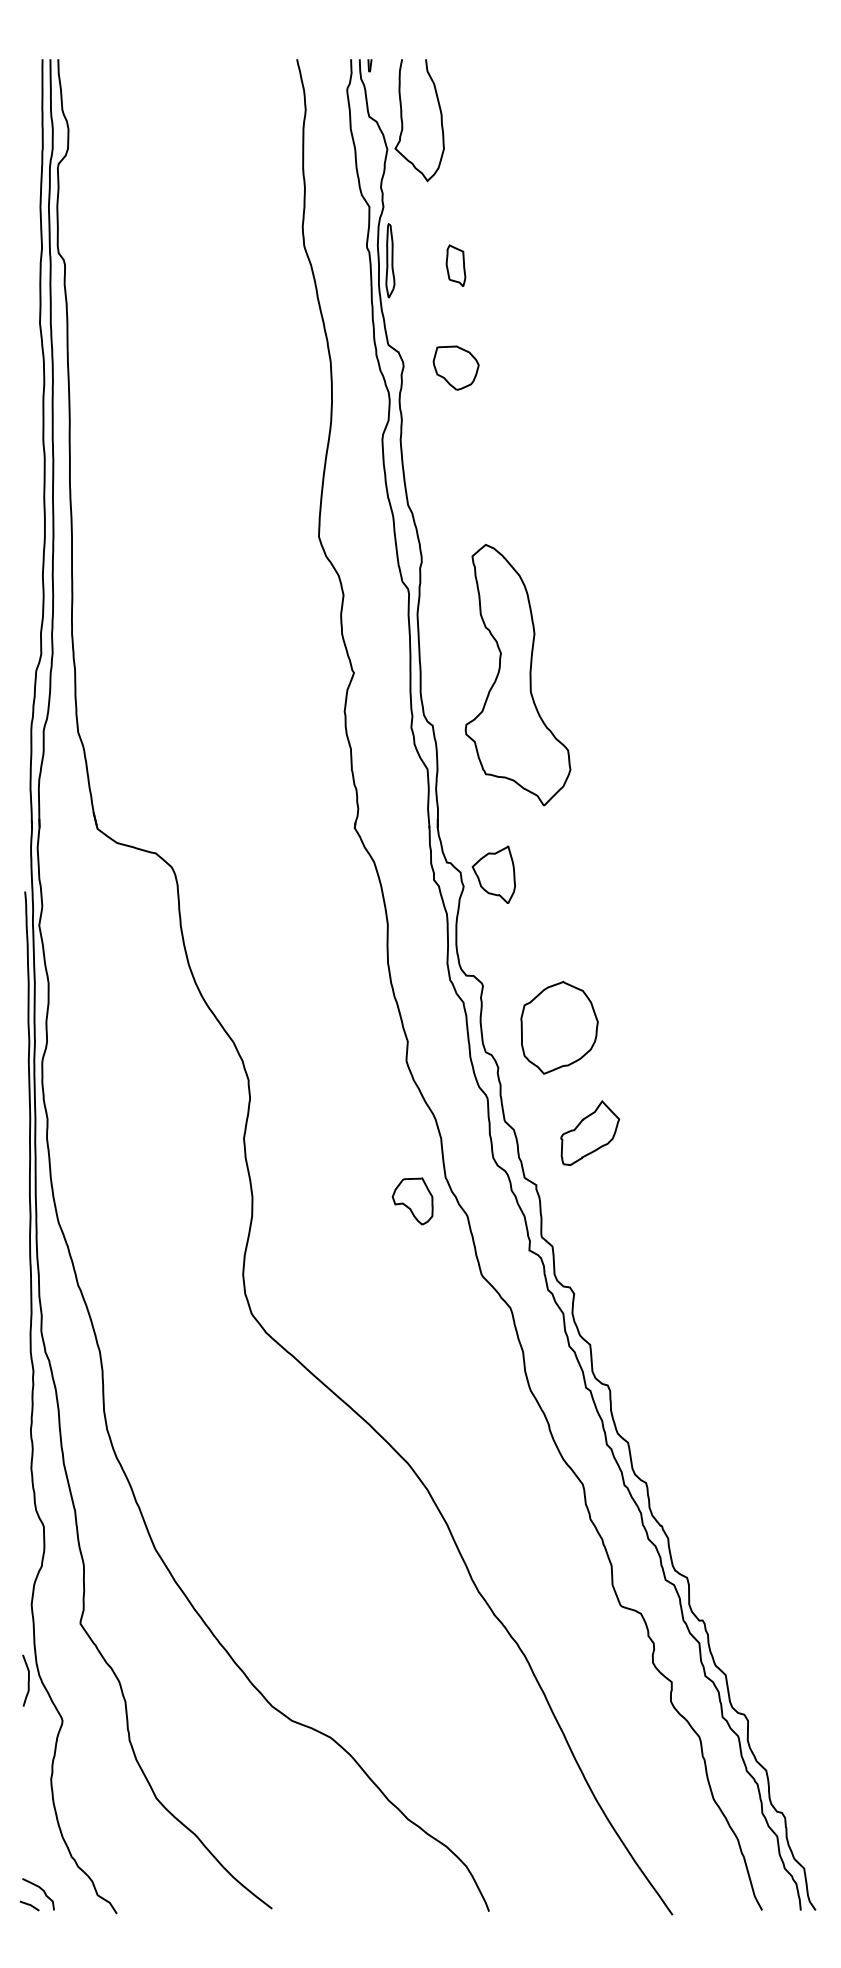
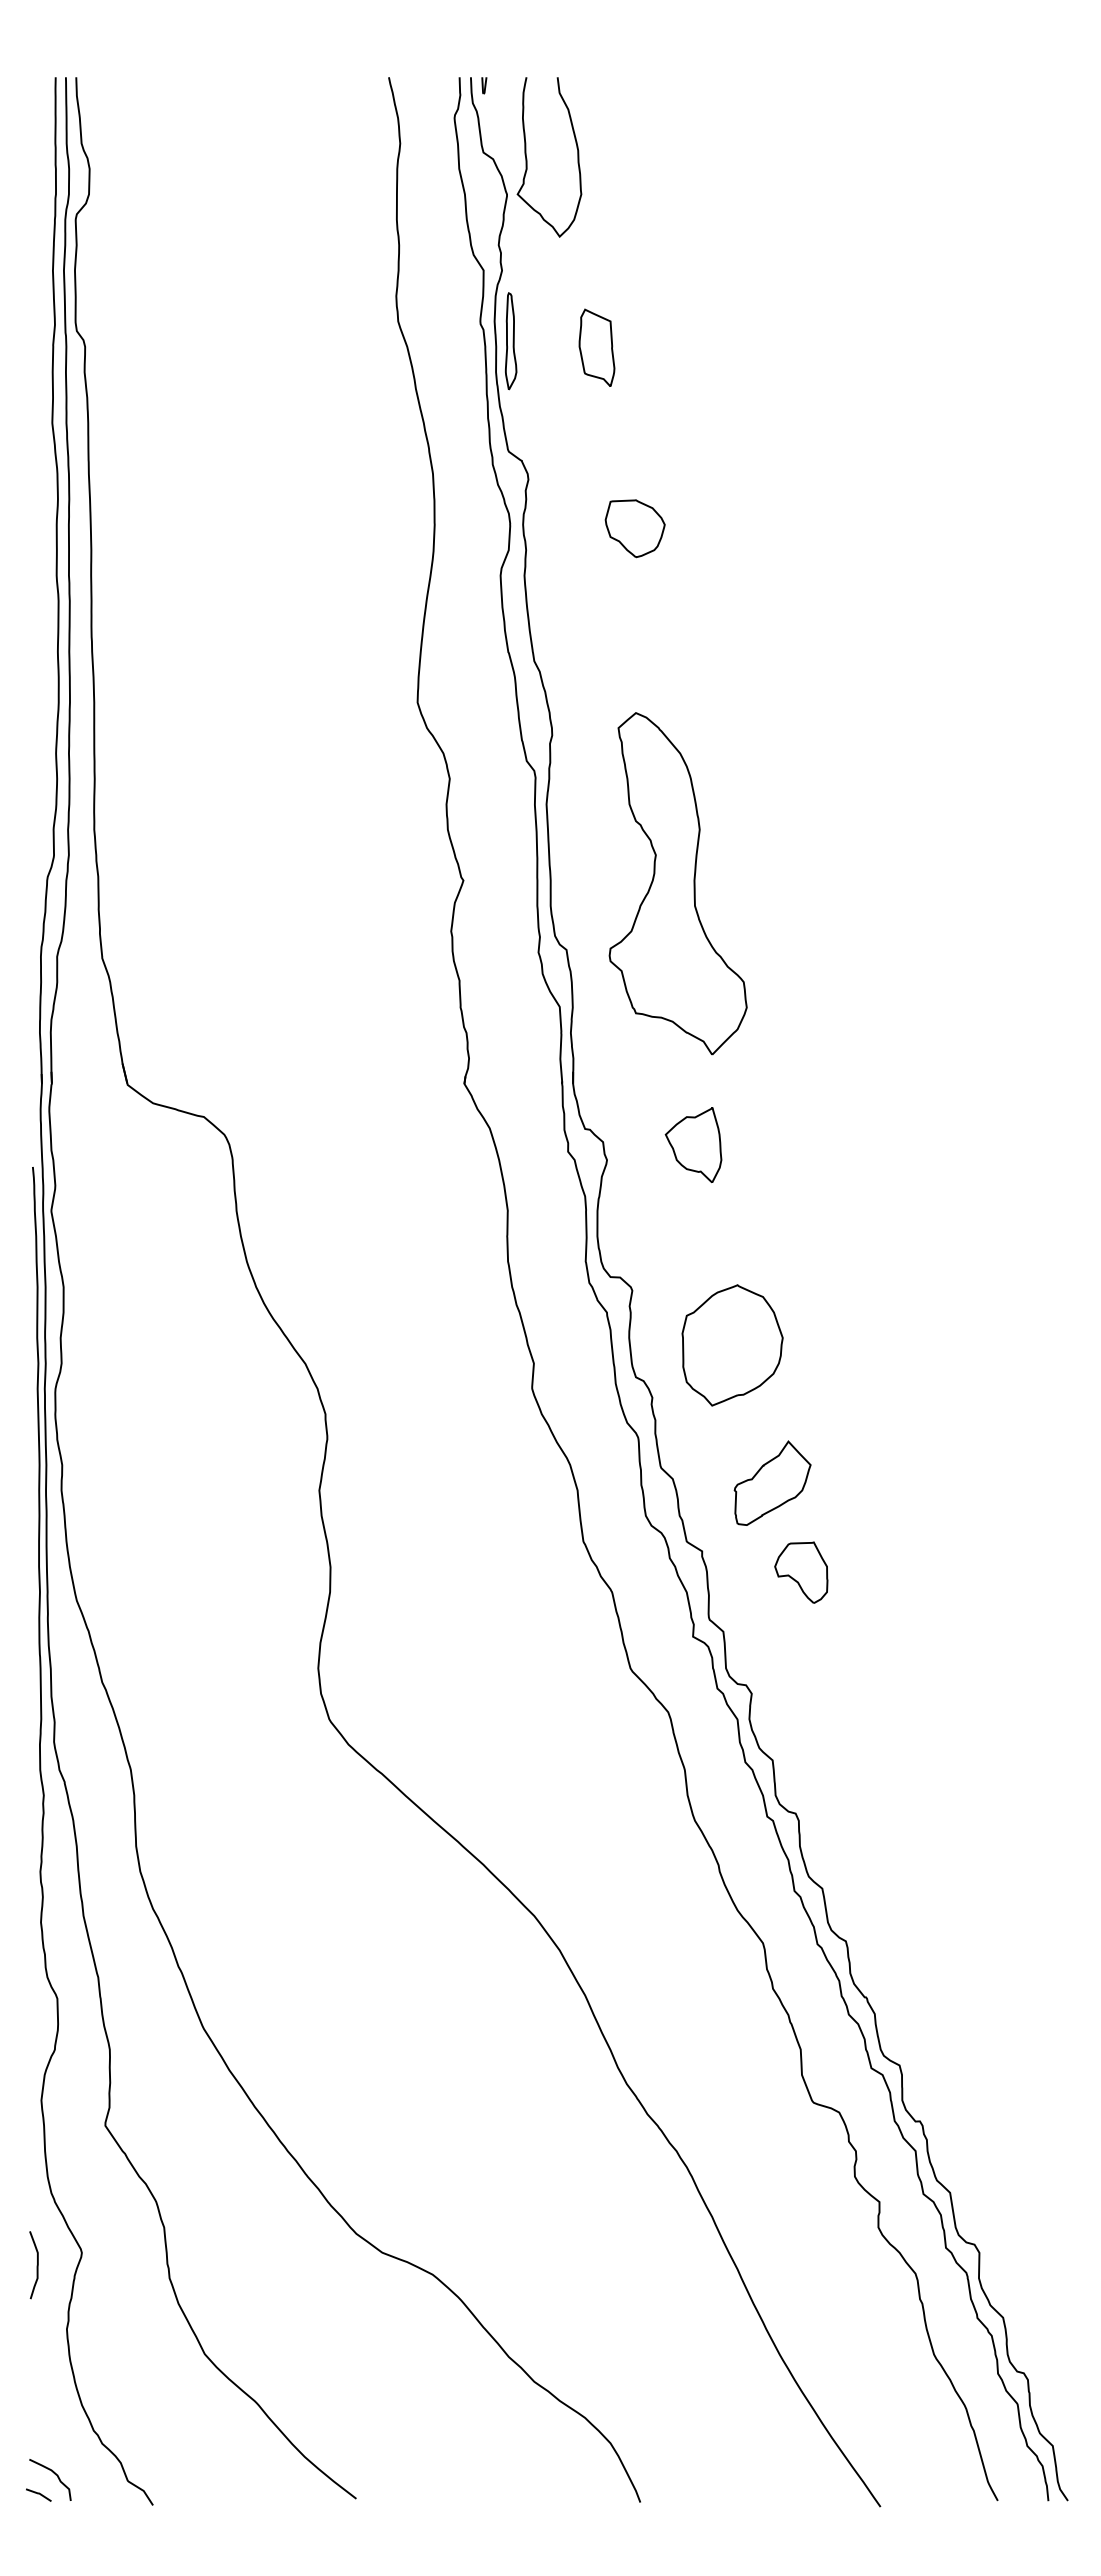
part: (455, 265) -> (596, 347), size x1.43
part: (455, 367) -> (634, 528), moved
part: (493, 874) -> (693, 1144), moved
part: (412, 1201) -> (801, 1572), moved
curve: (27, 1680) -> (36, 2265), moved

